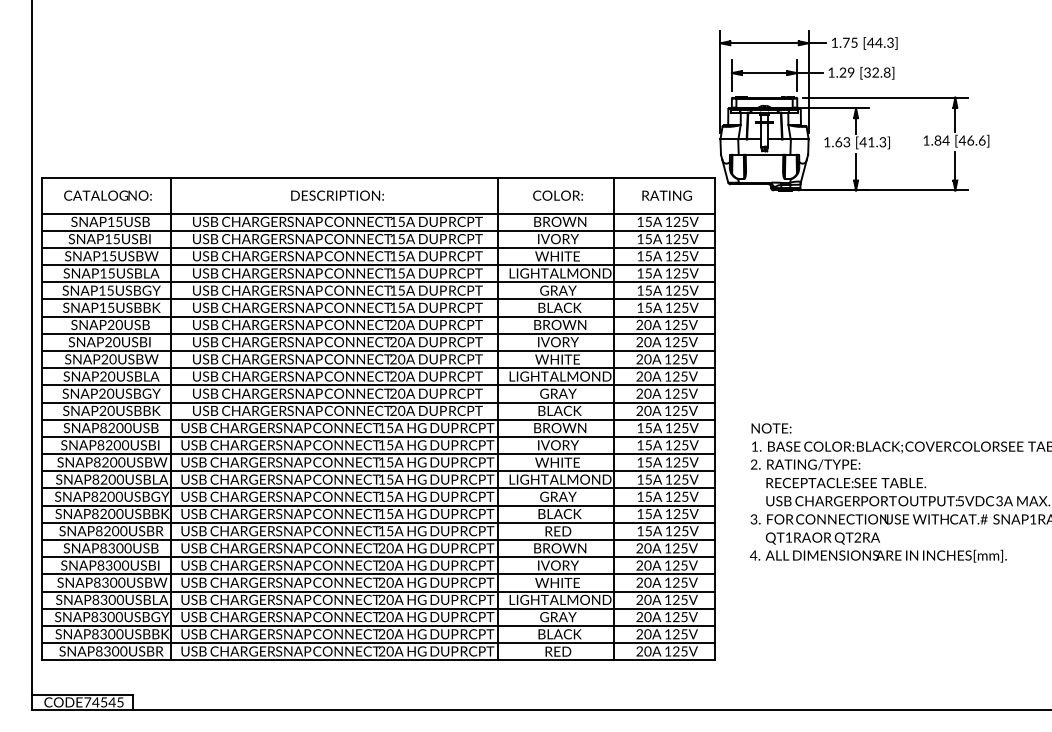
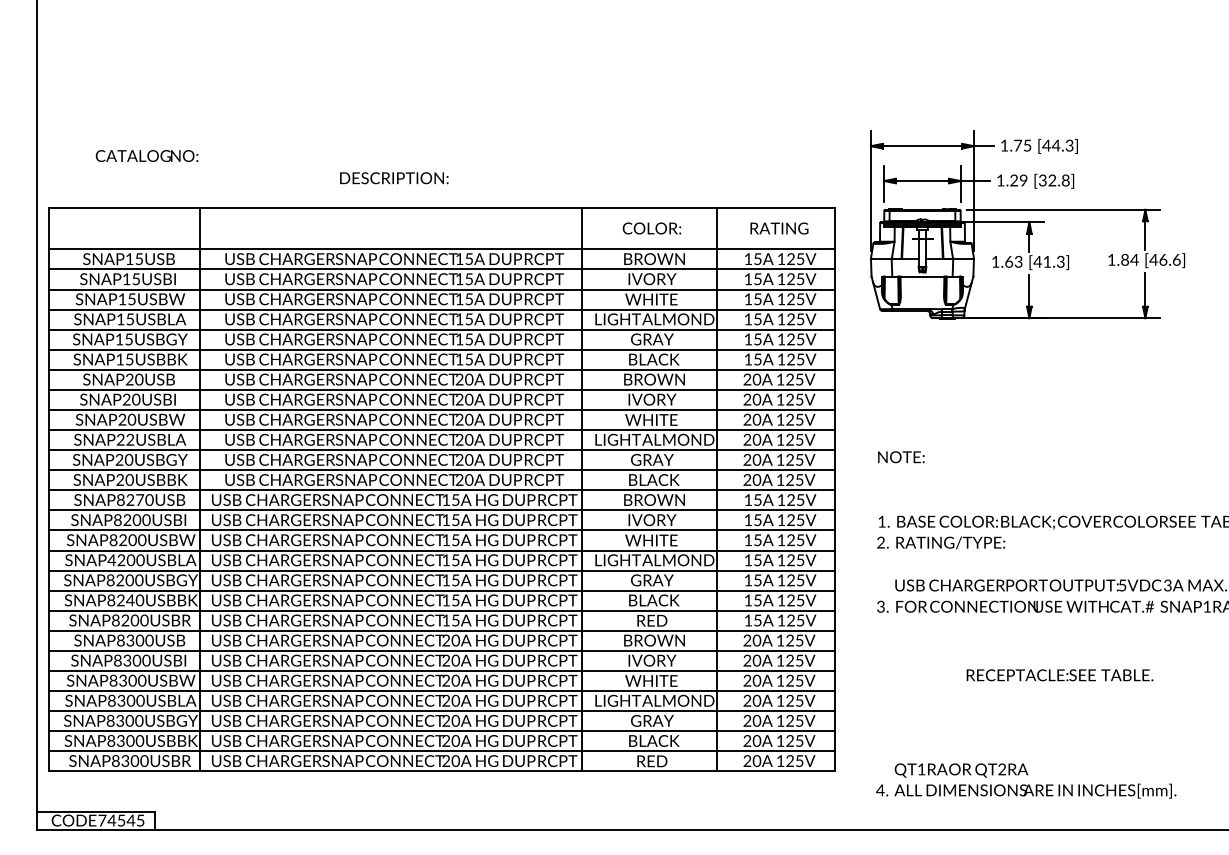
part: (854, 110) -> (1027, 224), moved
text: (107, 195) -> (146, 155), moved
text: (337, 195) -> (394, 178), moved
text: (111, 377) -> (130, 440), SNAP20USBLA -> SNAP22USBLA
text: (119, 428) -> (139, 500), SNAP8200USB -> SNAP8270USB
text: (771, 428) -> (901, 457), moved
text: (95, 479) -> (111, 560), SNAP8200USBLA -> SNAP4200USBLA
text: (846, 483) -> (1060, 675), moved
text: (111, 513) -> (130, 599), SNAP8200USBBK -> SNAP8240USBBK
text: (877, 547) -> (1025, 780), moved

